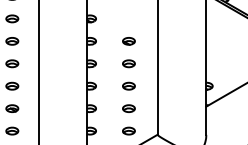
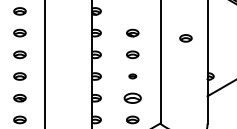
part: (183, 46) -> (185, 38), added
part: (128, 85) -> (132, 75), size x0.6
part: (128, 108) -> (132, 98), size x1.4

